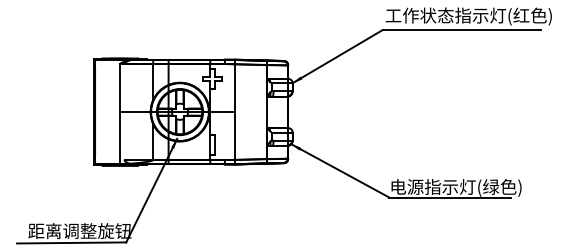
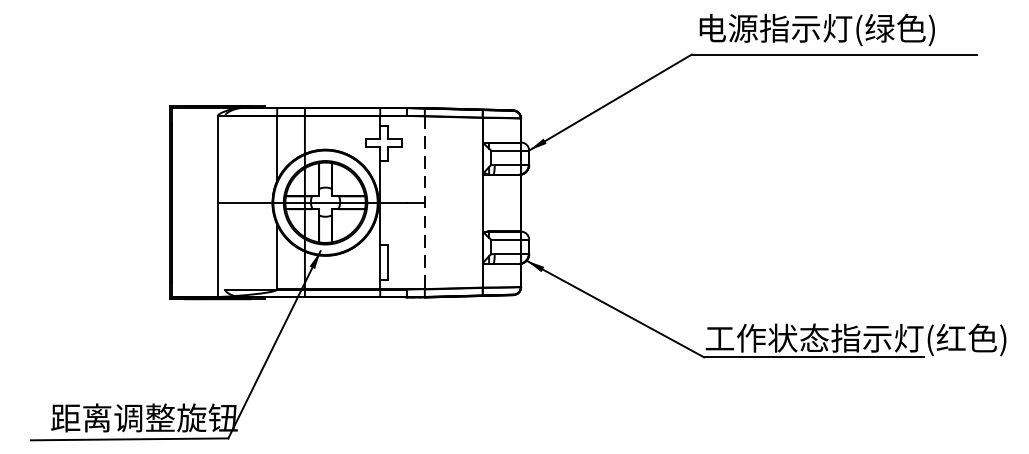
text: (468, 16) -> (847, 29), 工作状态指示灯(红色) -> 电源指示灯(绿色)
line: (234, 112) -> (424, 203), solid -> dashed
text: (473, 187) -> (856, 339), 电源指示灯(绿色) -> 工作状态指示灯(红色)

